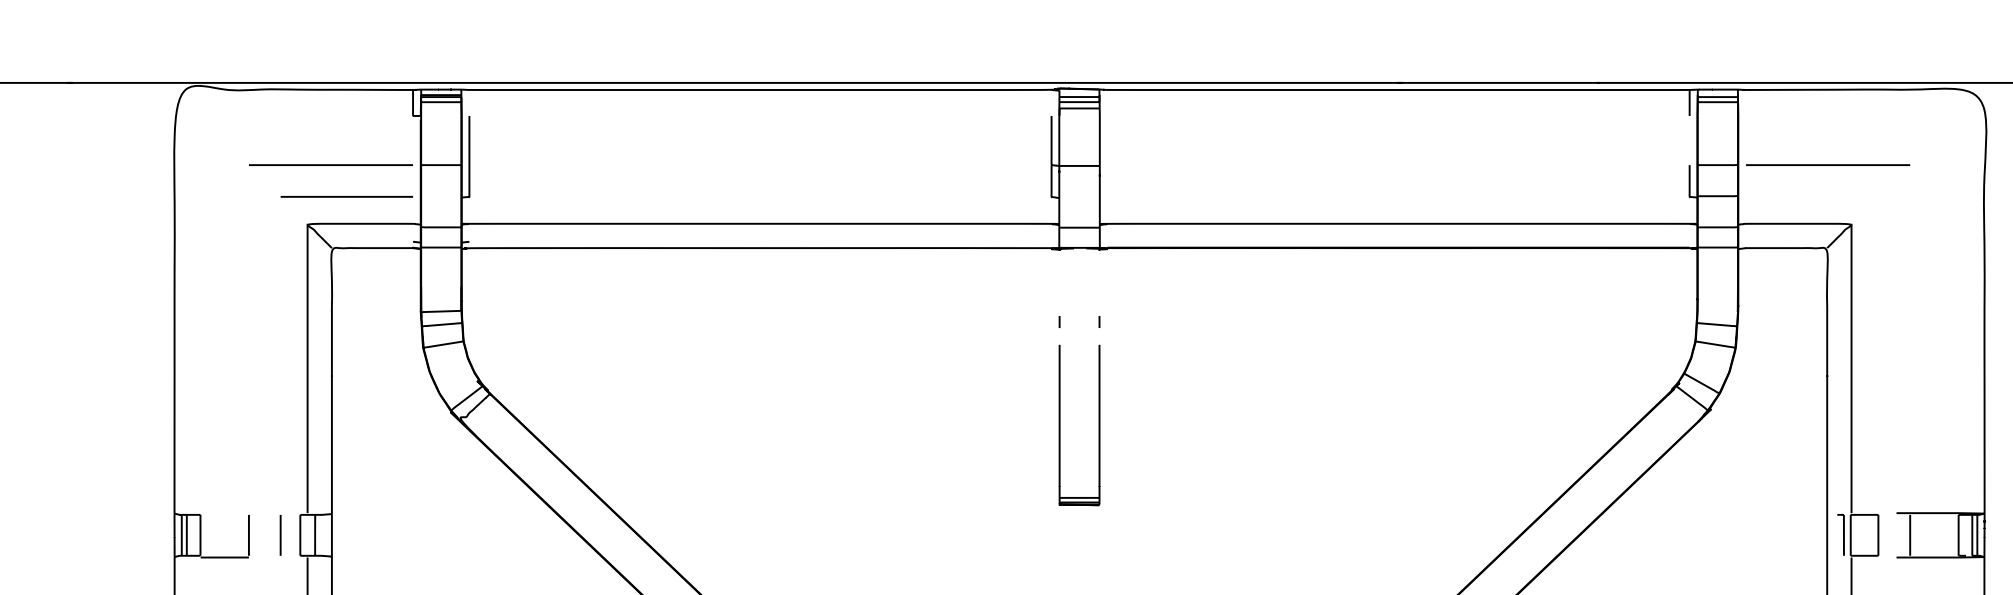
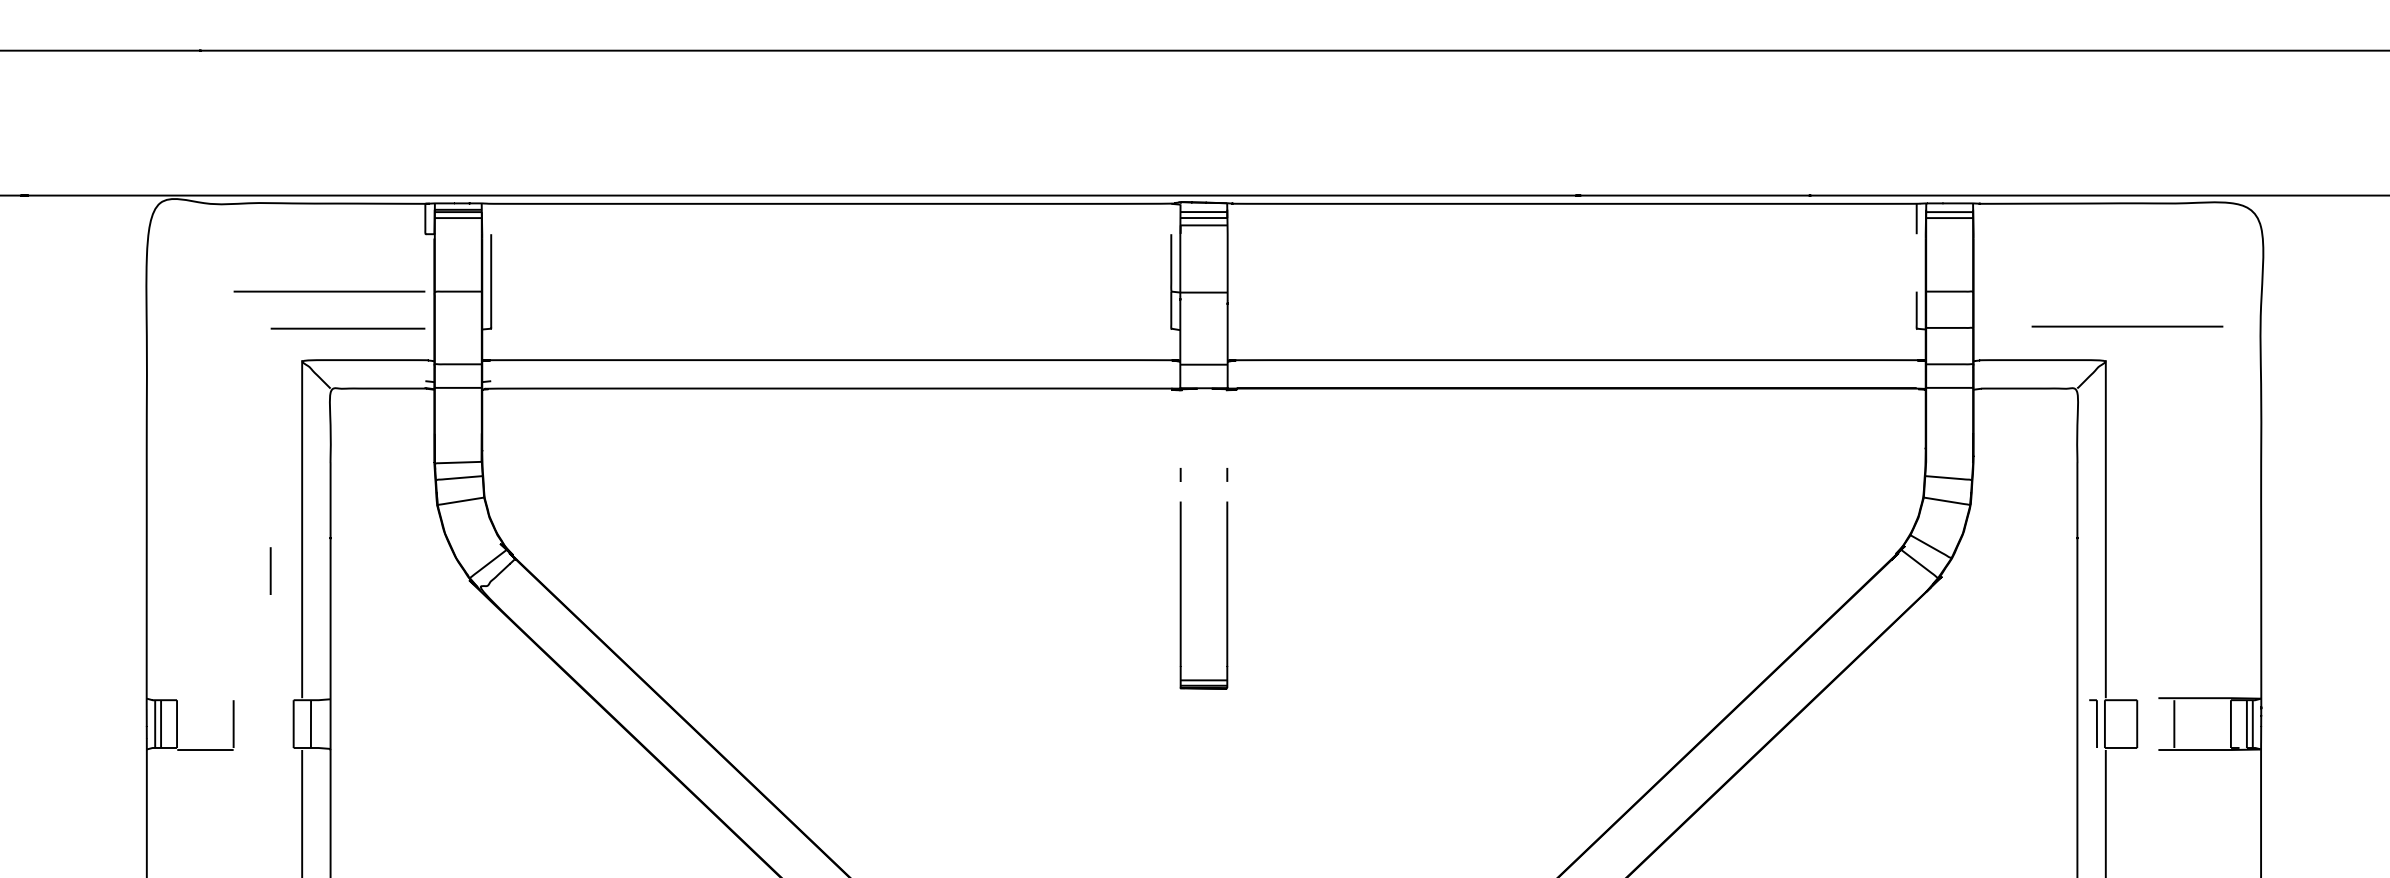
line: (1828, 165) -> (2127, 326), moved
line: (280, 534) -> (270, 570), moved

